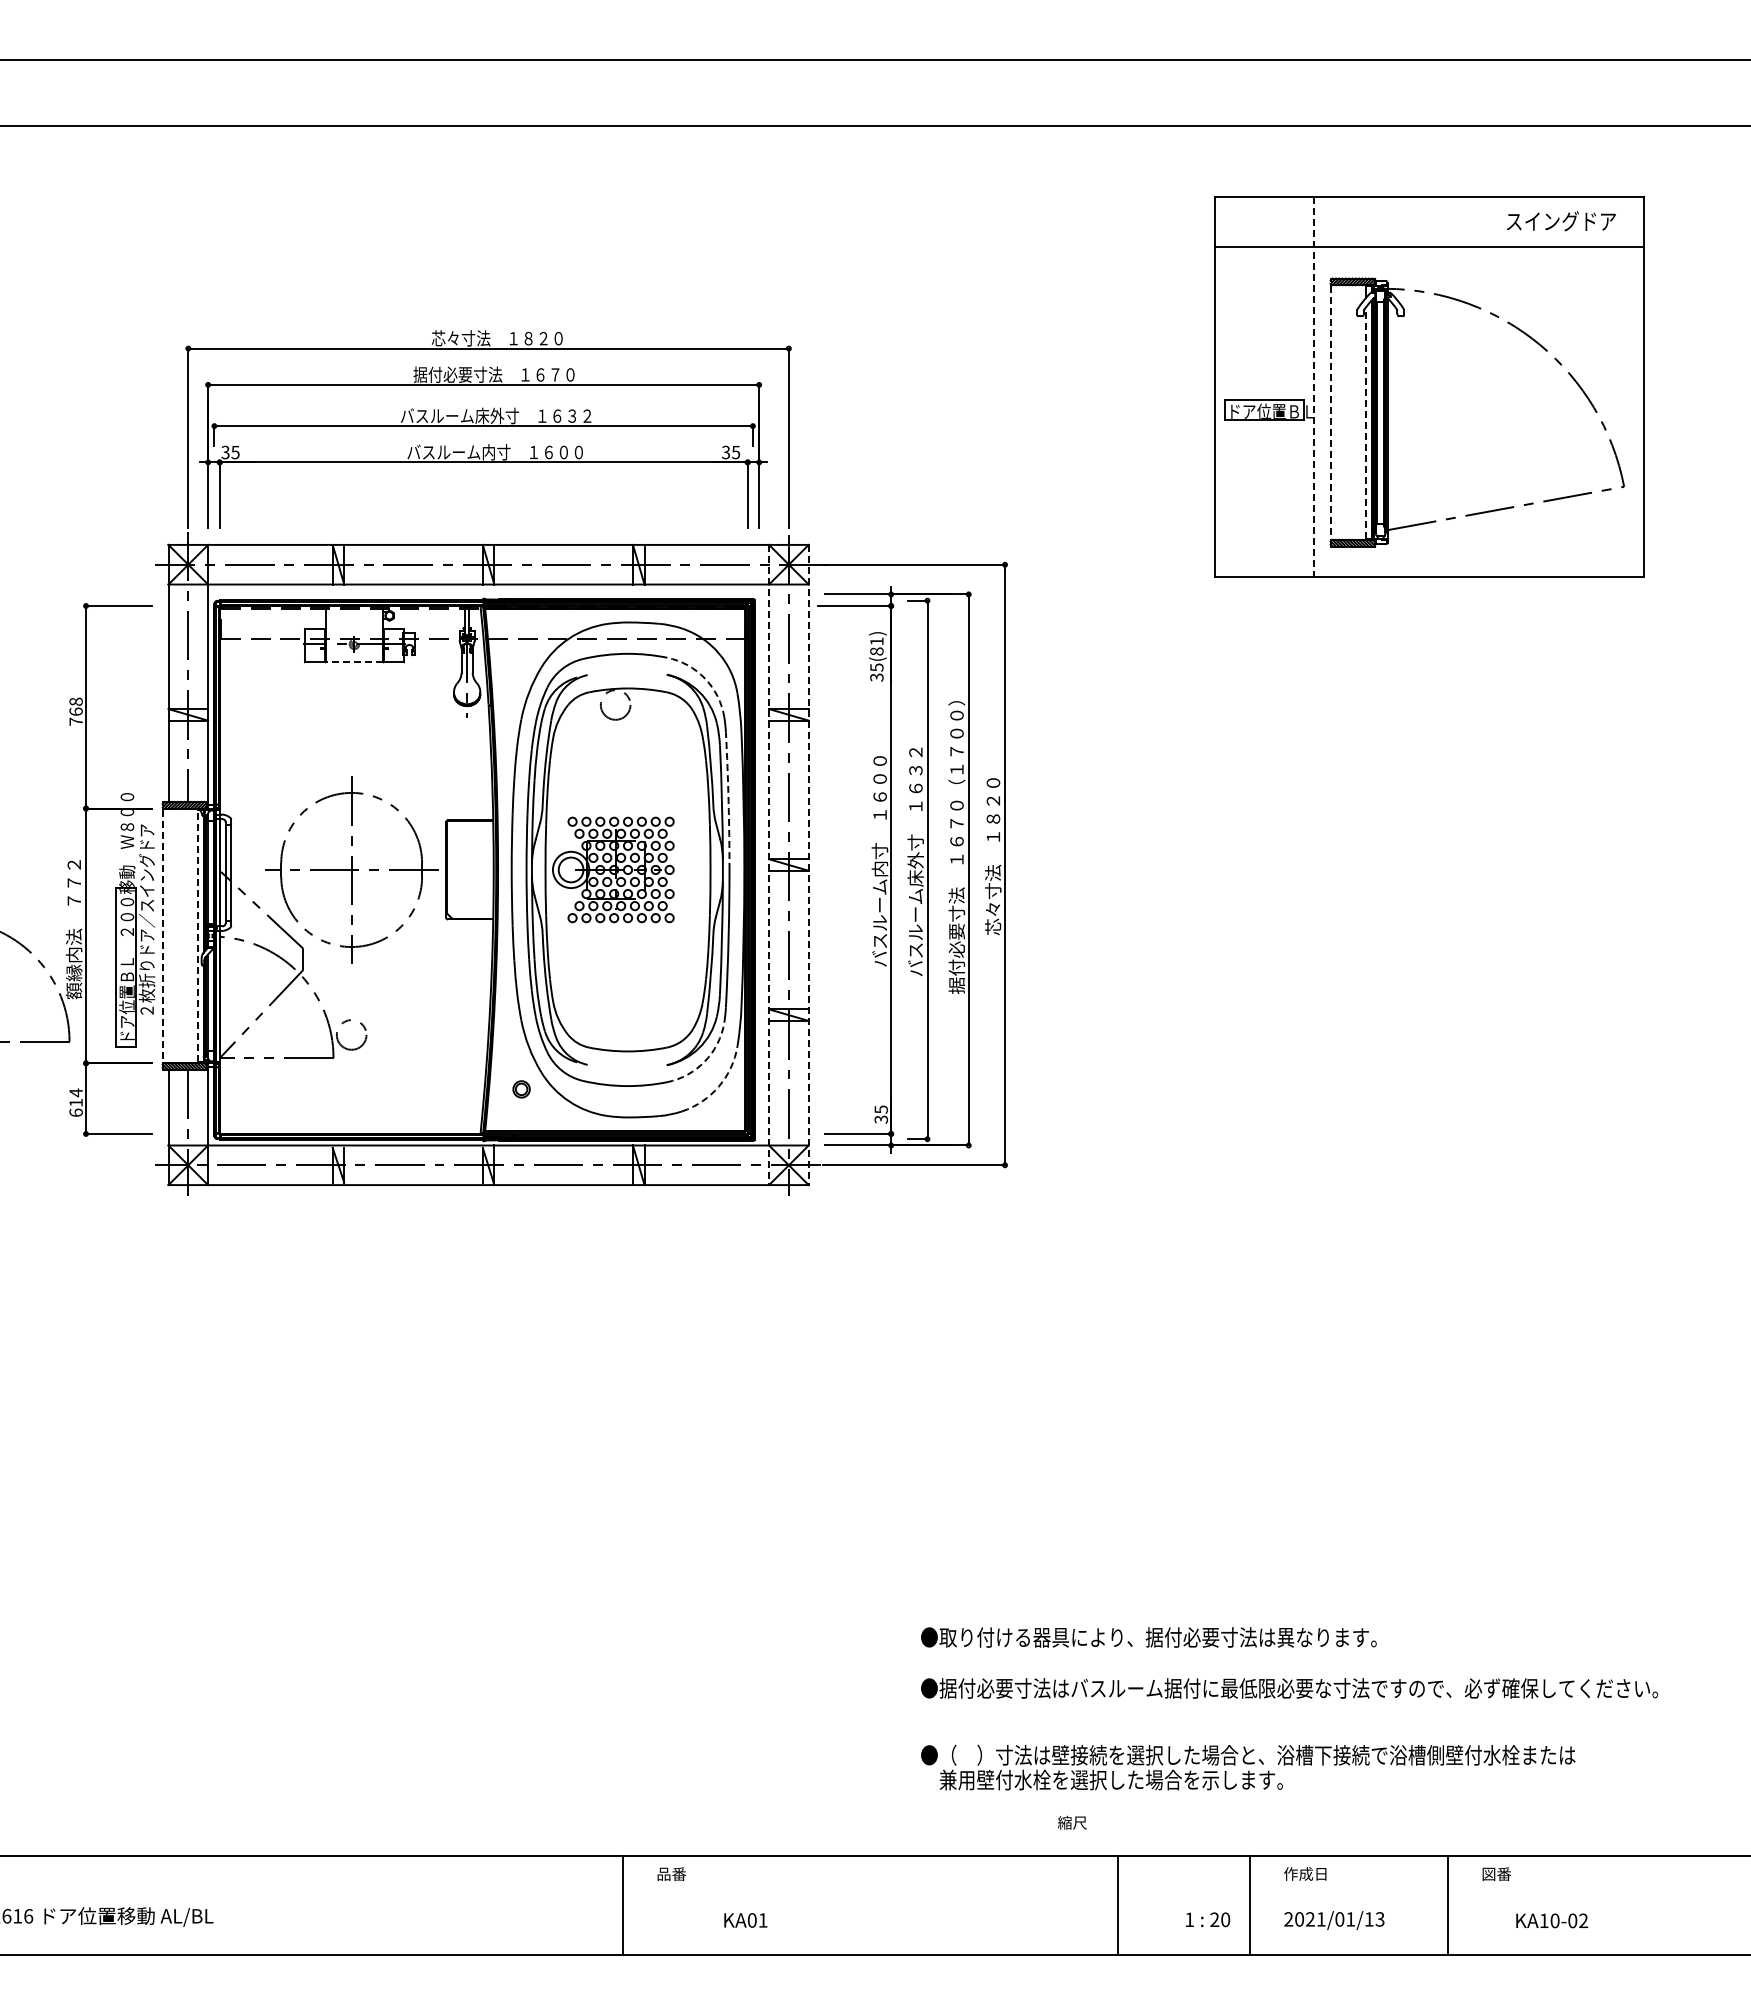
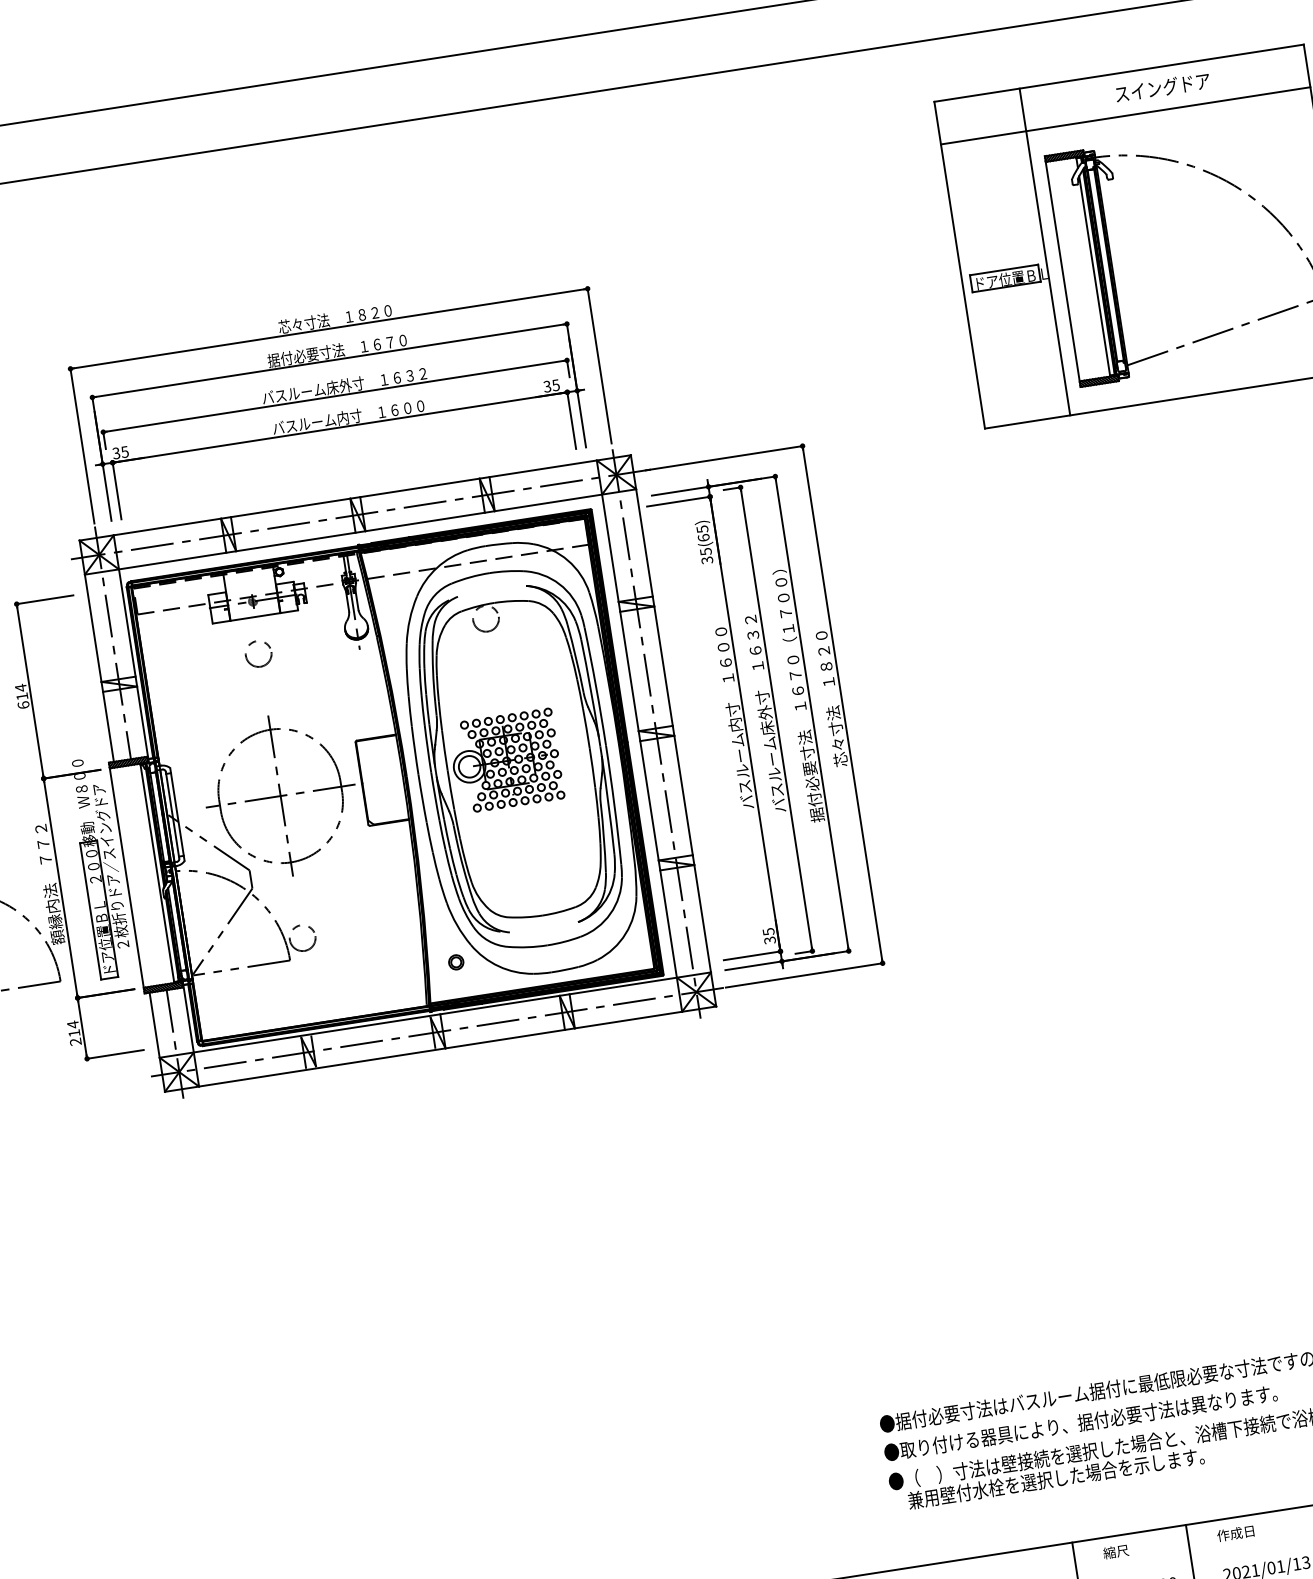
text: (1561, 221) -> (1162, 87), moved
line: (1313, 387) -> (1044, 252), dashed -> solid
line: (1330, 412) -> (1062, 271), dashed -> solid
line: (1366, 422) -> (1094, 275), dashed -> solid
text: (876, 646) -> (702, 533), 35(81) -> 35(65)
line: (354, 662) -> (255, 617), dashed -> solid
arc: (705, 678) -> (559, 584), dashed -> solid
circle: (351, 704) -> (258, 653), added
text: (75, 711) -> (21, 696), 768 -> 614
arc: (728, 801) -> (596, 686), dashed -> solid
line: (769, 865) -> (639, 736), dashed -> solid
line: (808, 865) -> (673, 731), dashed -> solid
line: (162, 935) -> (126, 877), dashed -> solid
line: (198, 935) -> (157, 872), dashed -> solid
arc: (705, 1061) -> (610, 913), dashed -> solid
arc: (718, 1086) -> (625, 933), dashed -> solid
text: (75, 1112) -> (75, 1041), 614 -> 214
text: (1148, 1637) -> (1080, 1423), moved
text: (1072, 1822) -> (1116, 1551), moved

